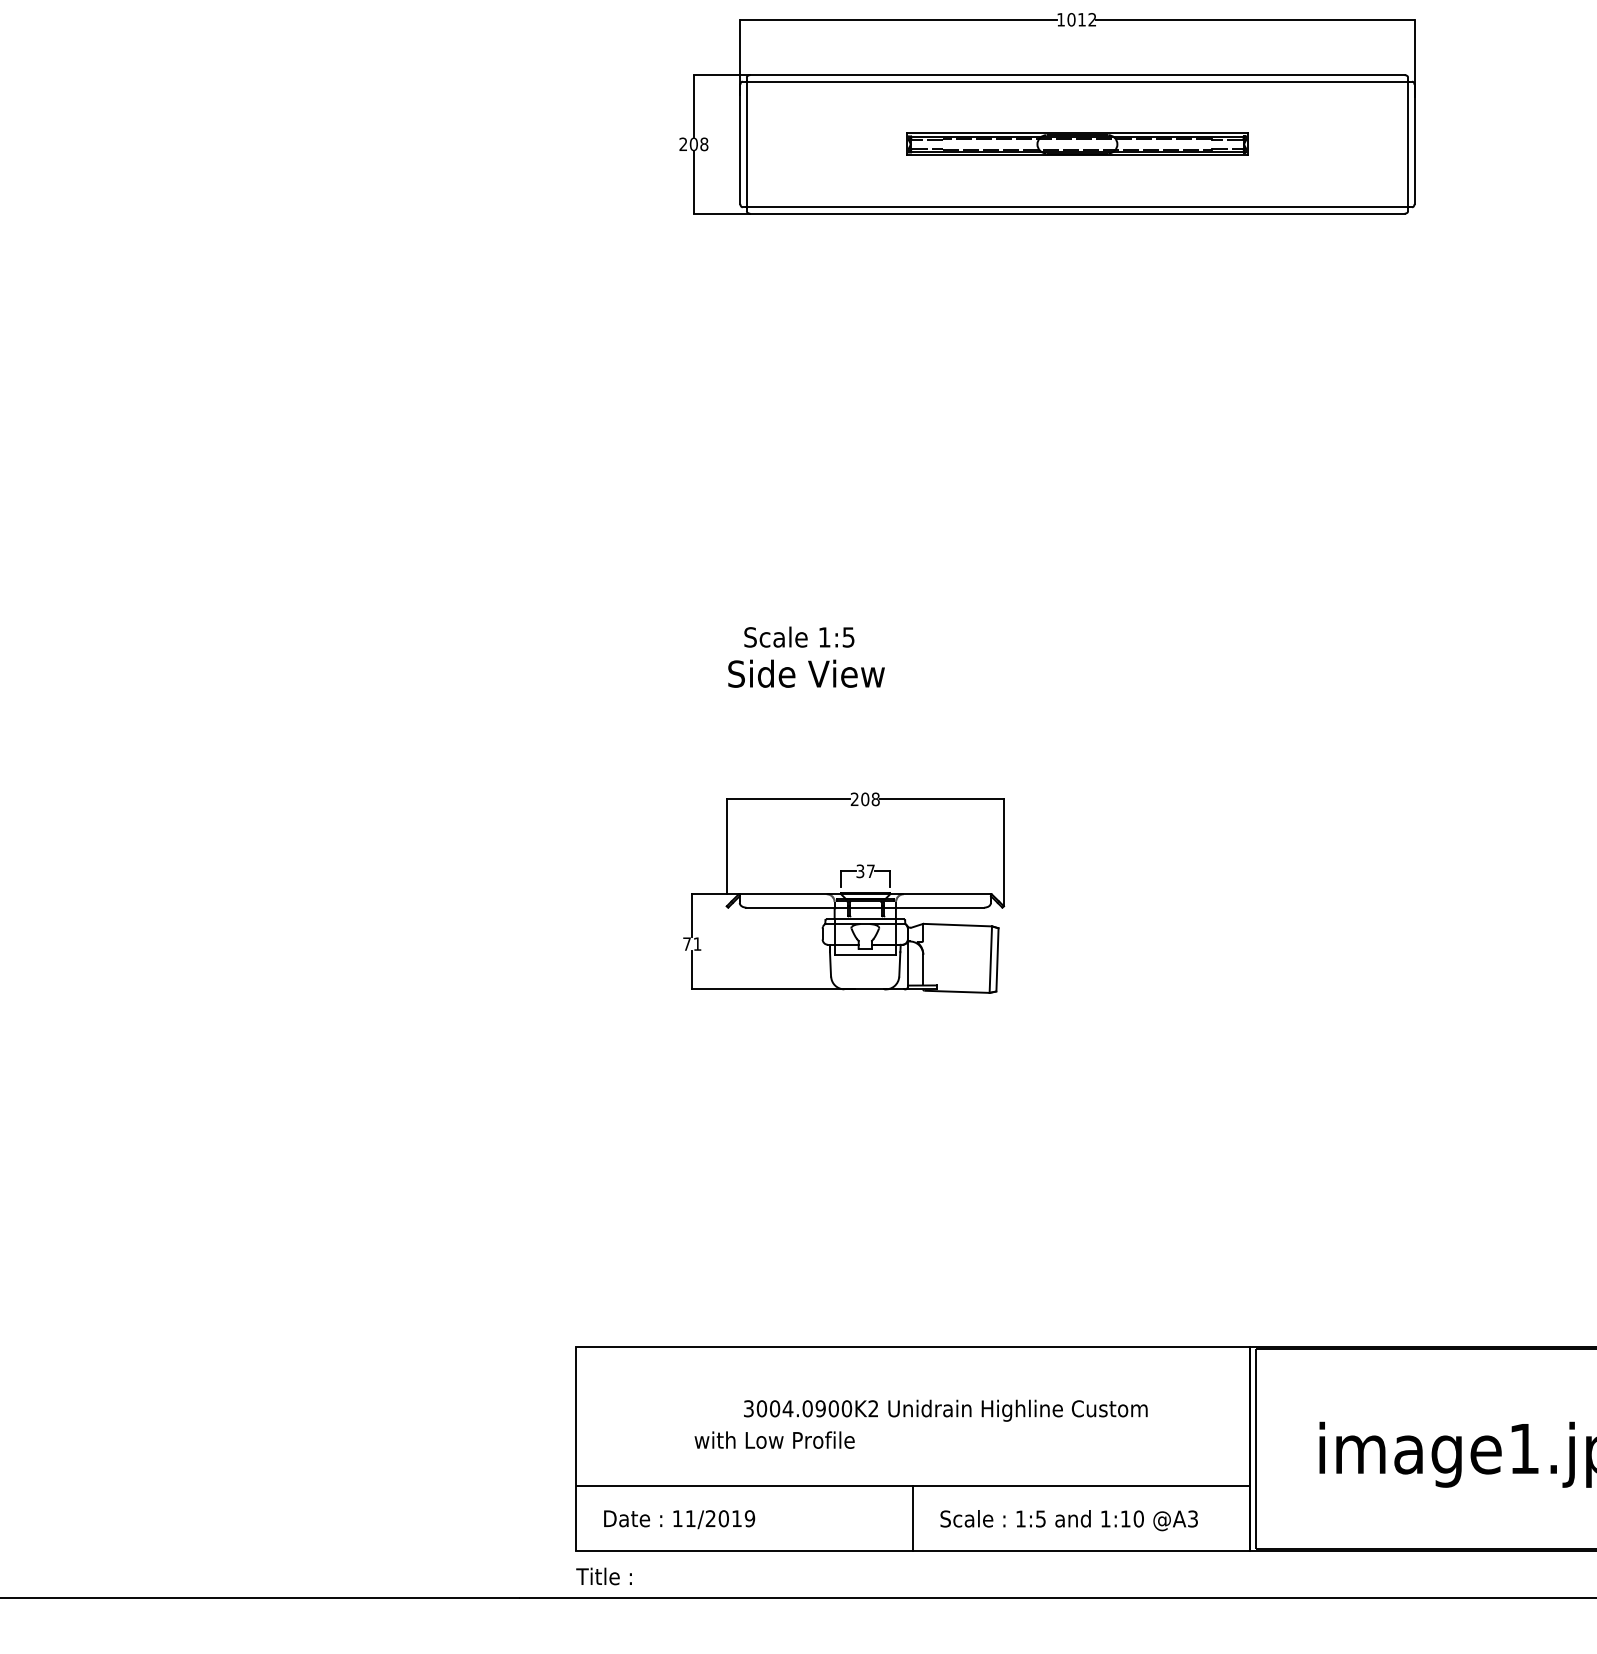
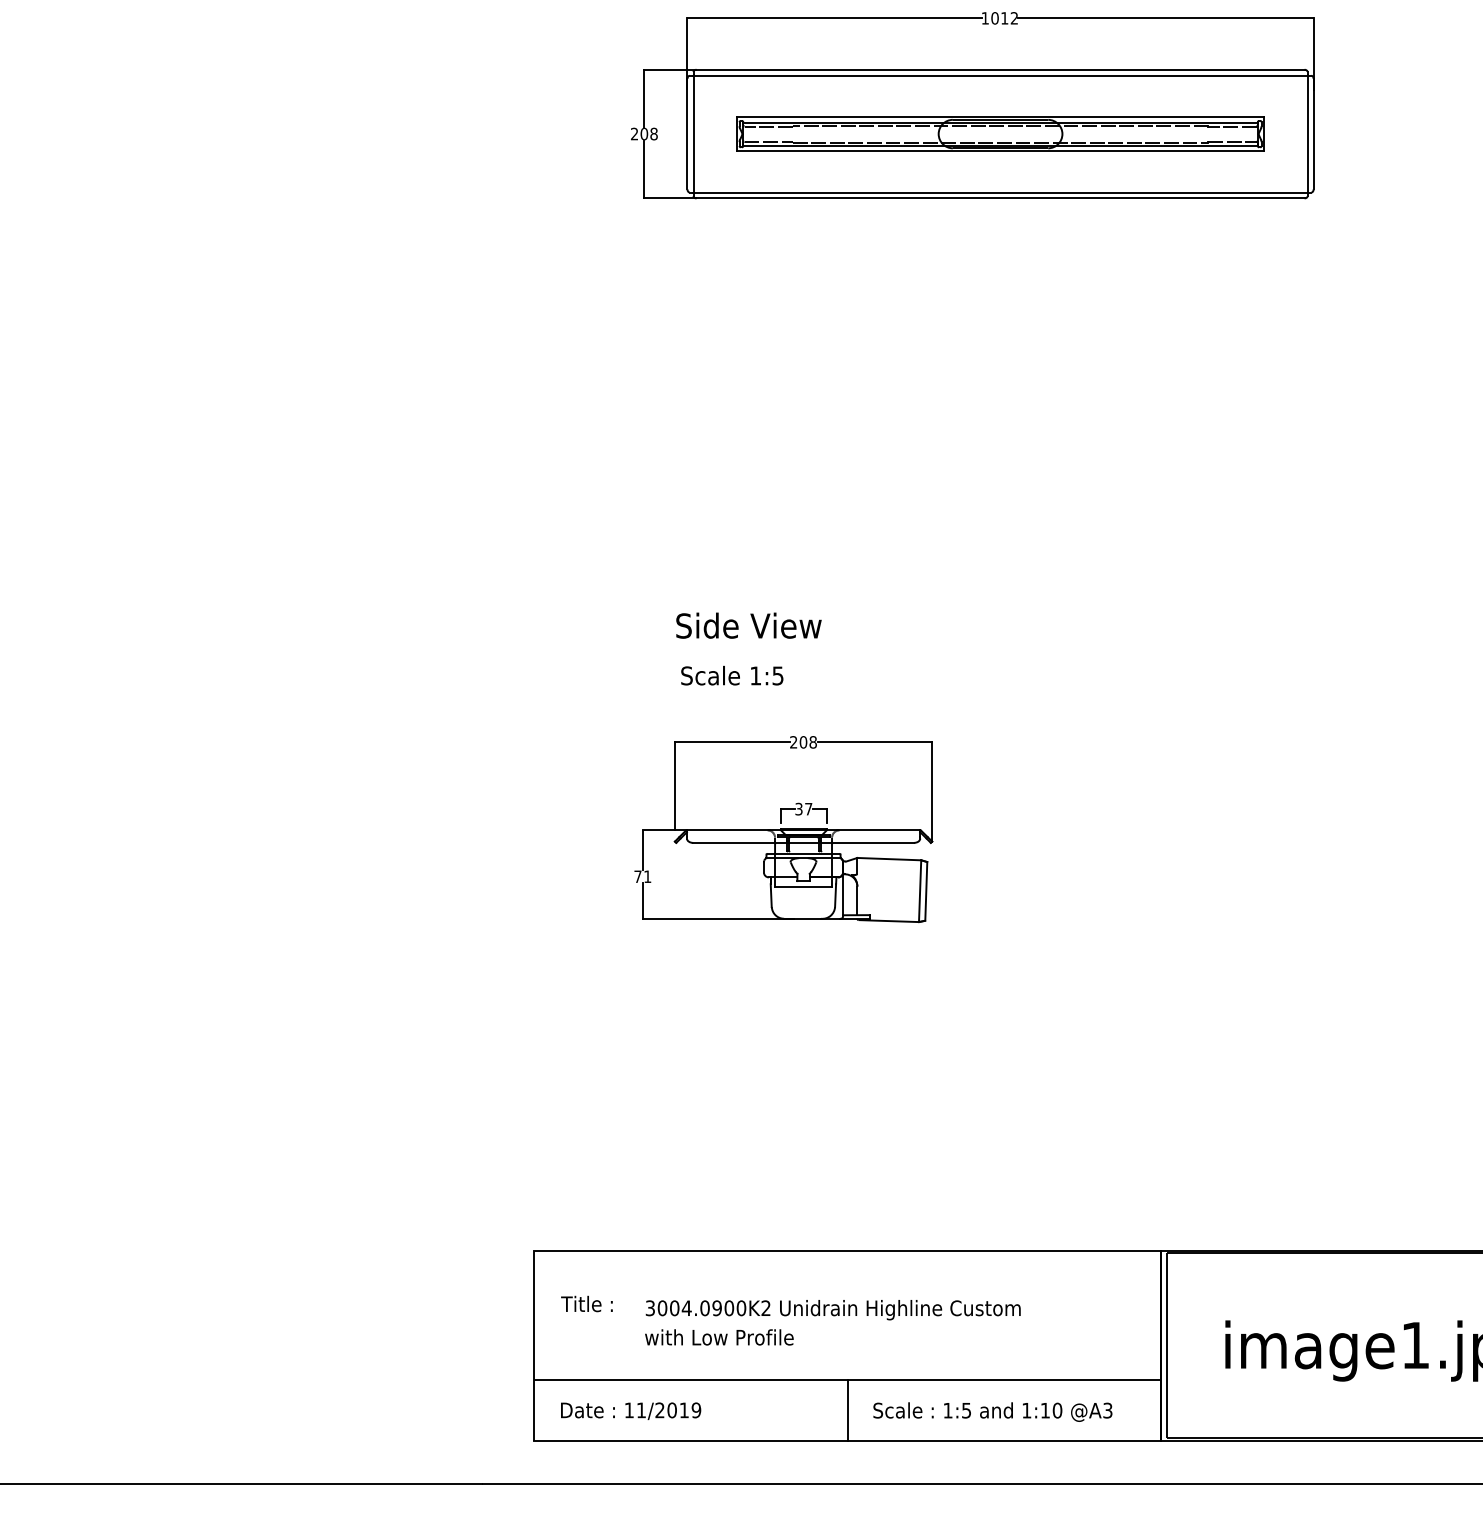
part: (1077, 143) -> (1000, 133), size x1.67
text: (799, 636) -> (732, 675), moved
text: (944, 1411) -> (832, 1310), moved
text: (603, 1575) -> (586, 1303), moved

